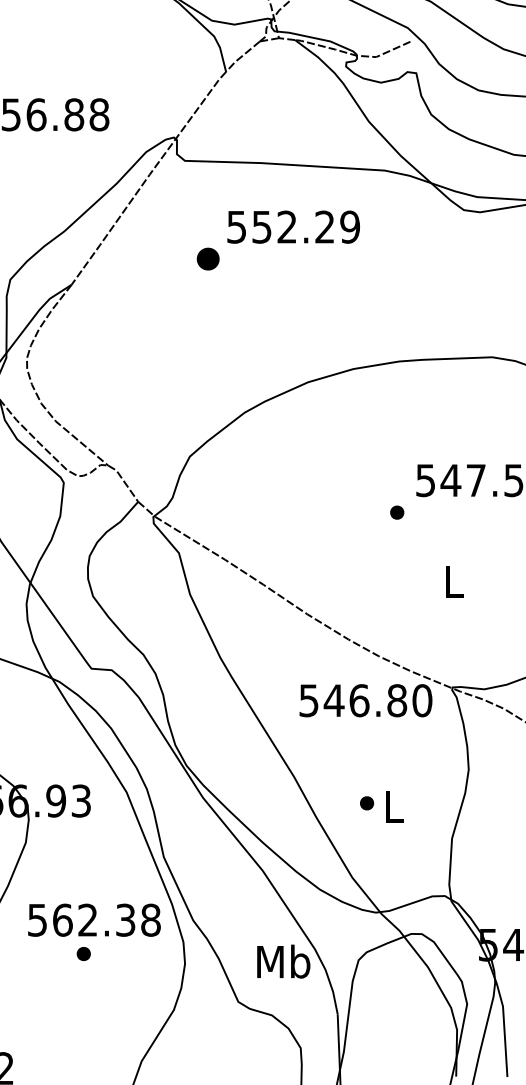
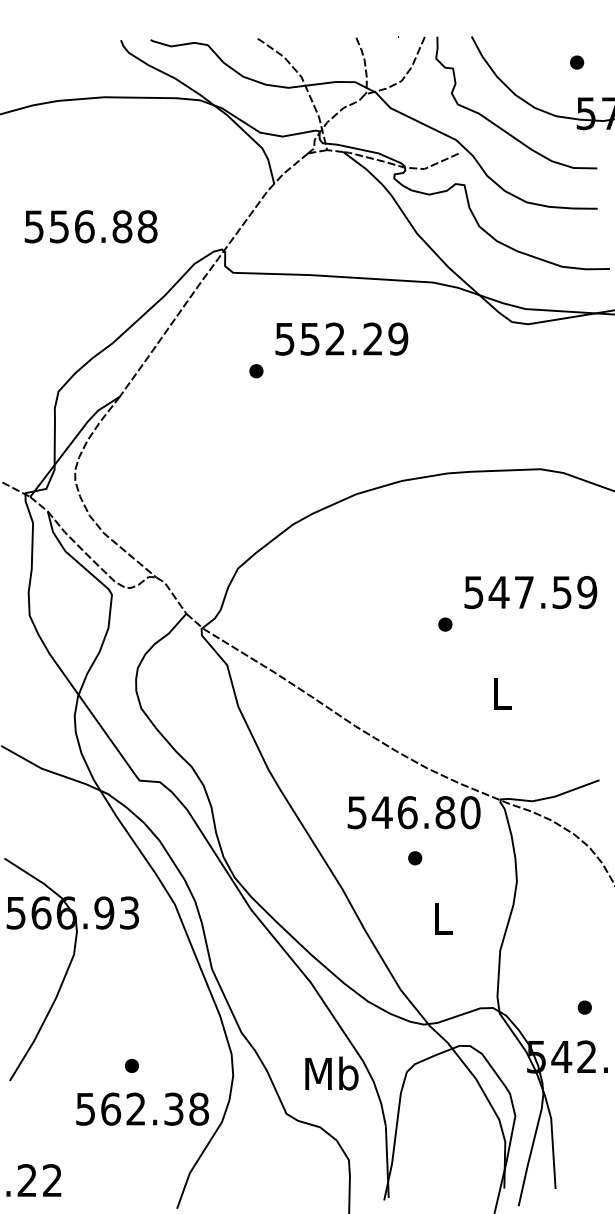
part: (208, 259) -> (256, 371), size x0.62
part: (367, 803) -> (415, 858), moved
text: (94, 919) -> (142, 1108), moved

